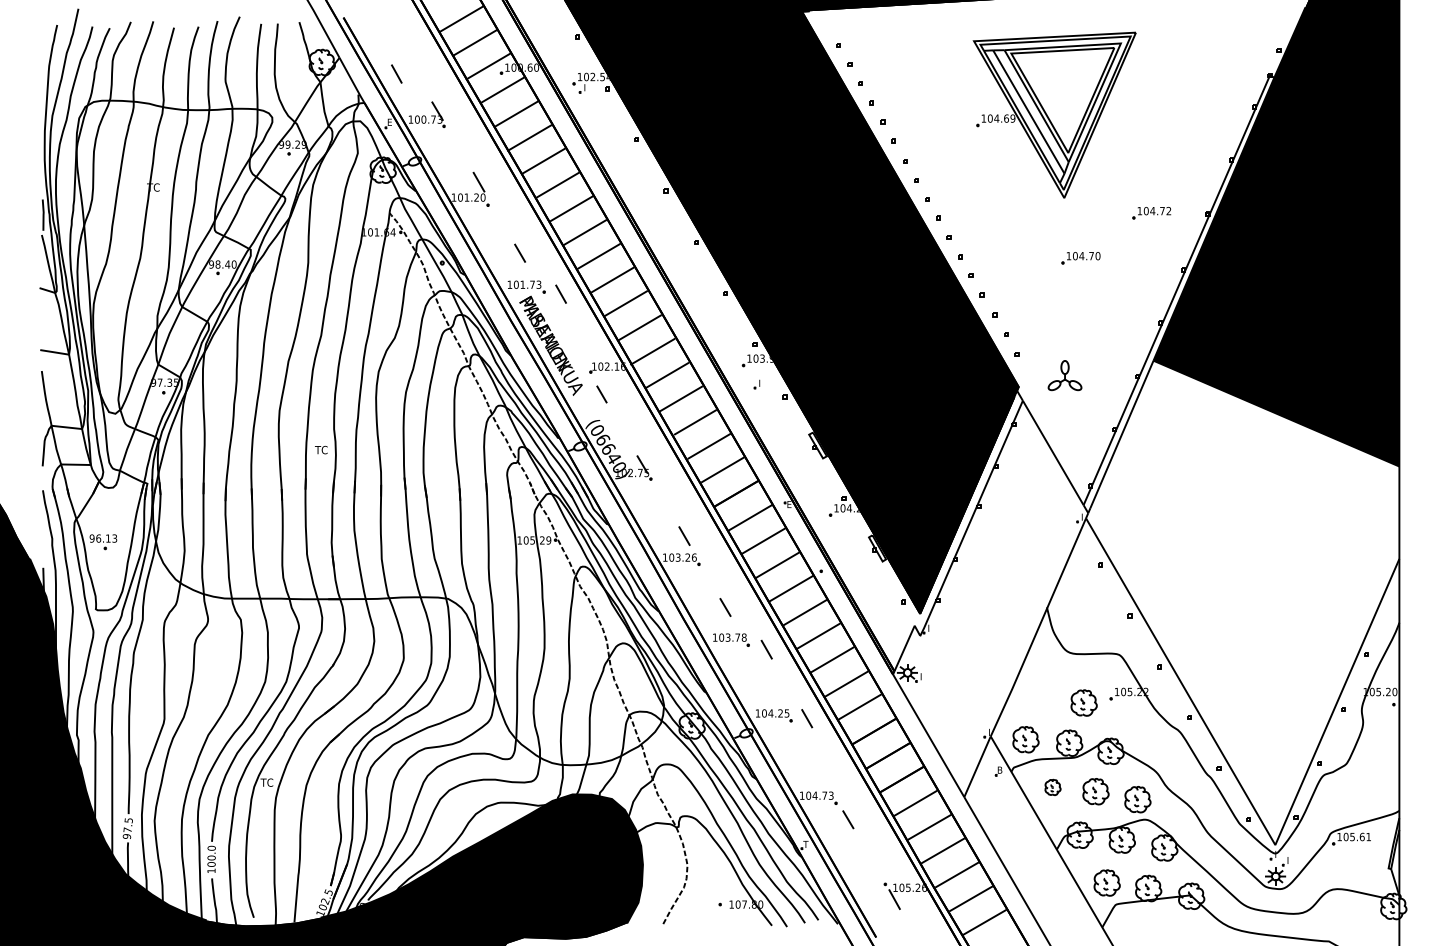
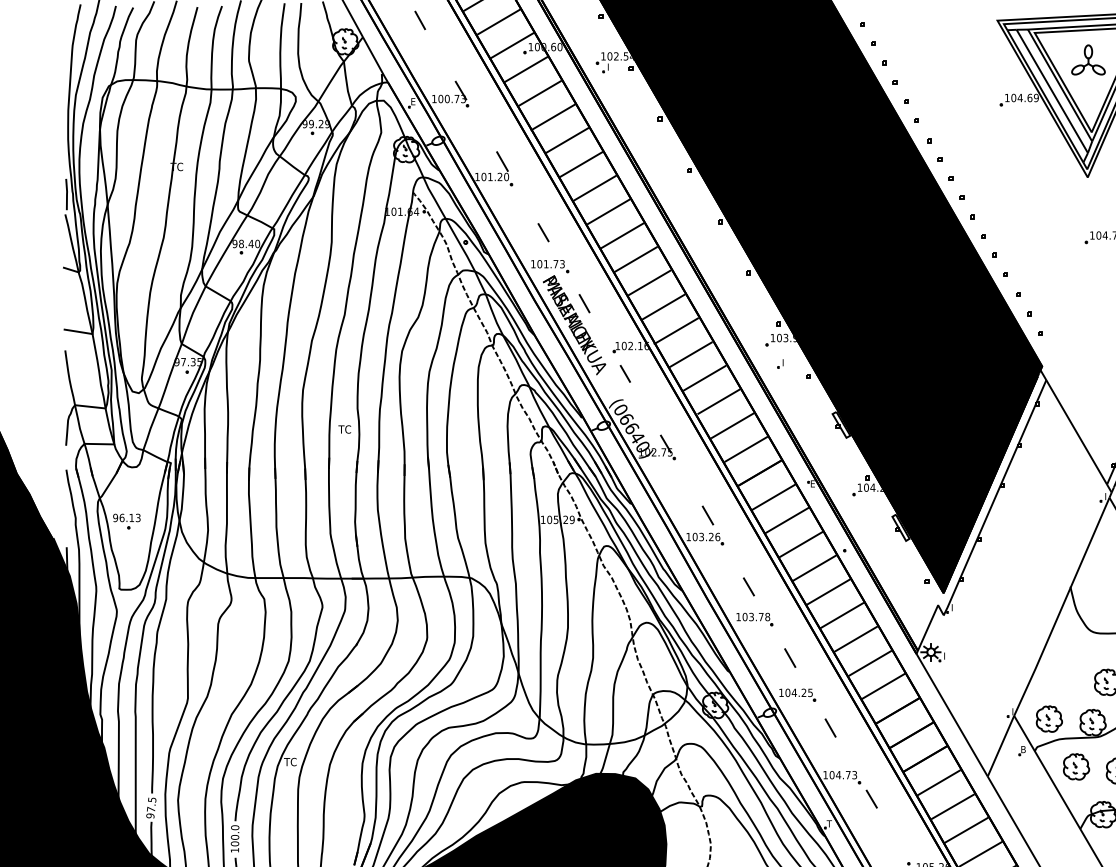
line: (396, 73) -> (419, 19), moved
line: (560, 293) -> (583, 302), moved
part: (1064, 375) -> (1087, 59), moved
line: (766, 649) -> (789, 657), moved
line: (807, 718) -> (830, 727), moved
part: (1052, 787) -> (1075, 766), size x1.67

